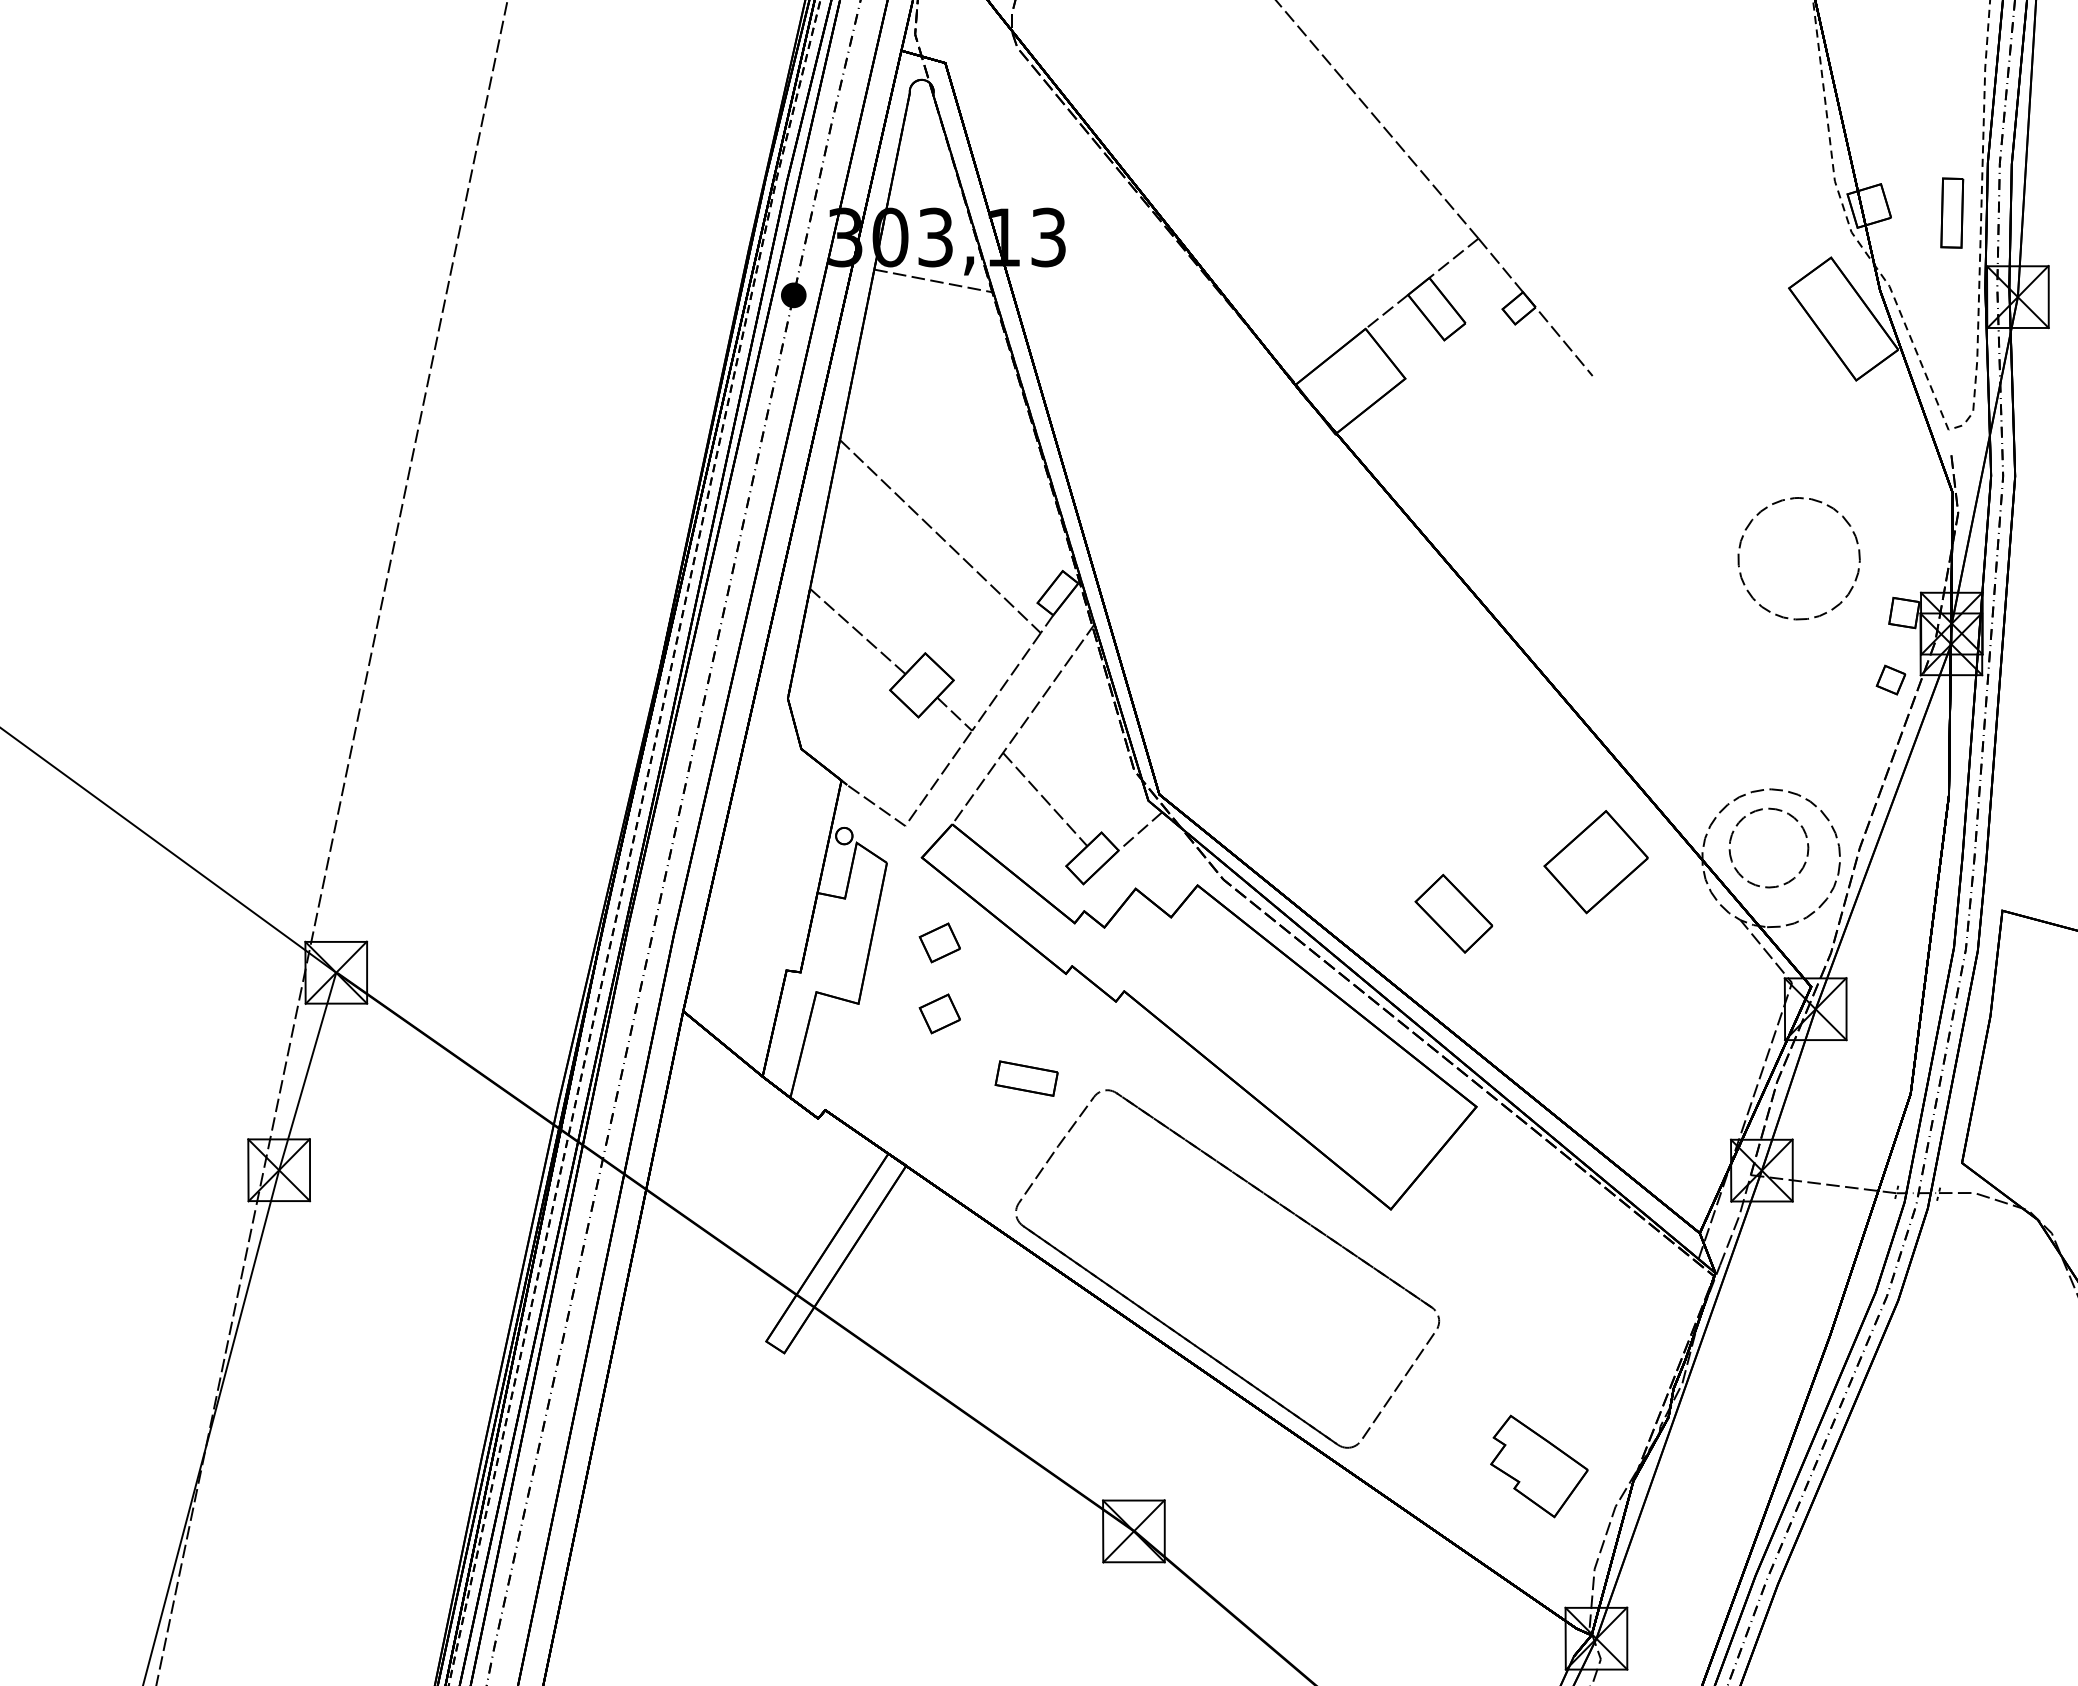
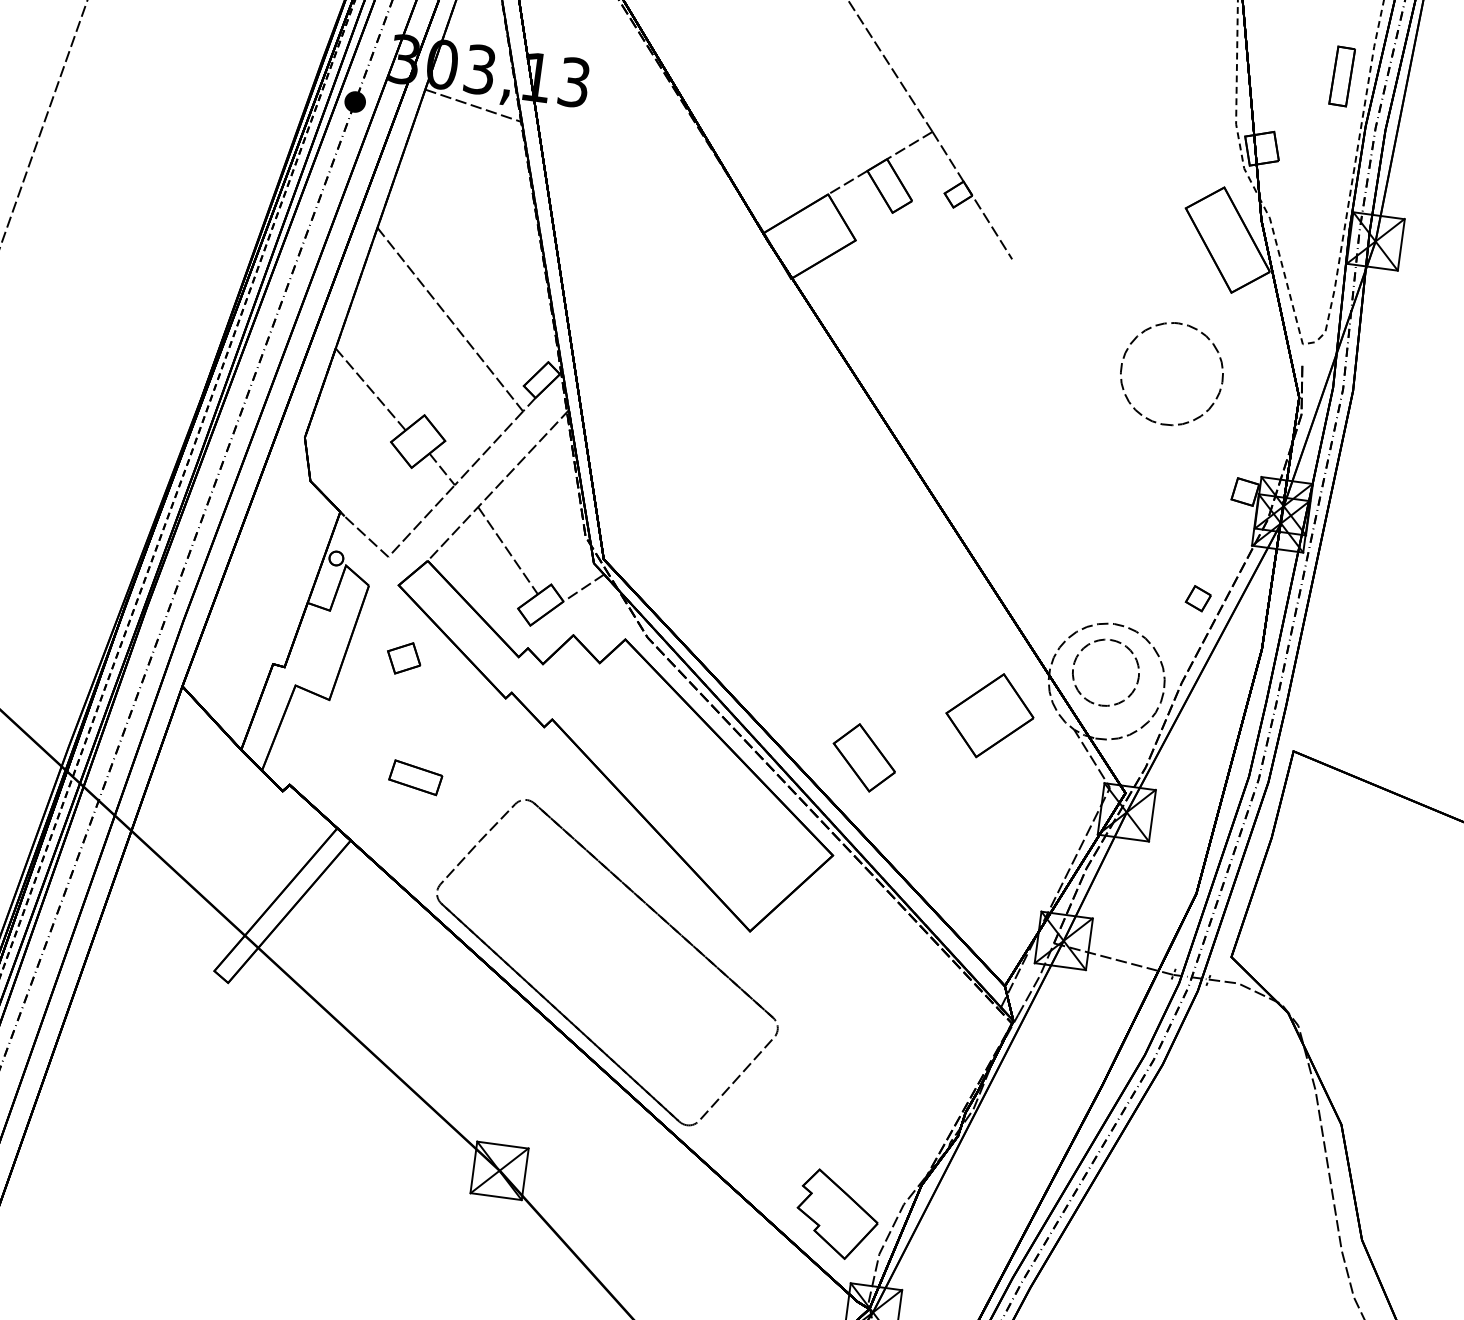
part: (1952, 212) -> (1342, 76), moved
part: (1741, 544) -> (1125, 355), moved
part: (1890, 679) -> (1198, 598), moved
part: (1595, 862) -> (989, 715), moved
part: (1453, 913) -> (864, 757), moved
part: (939, 1013) -> (395, 717), removed
part: (1026, 1078) -> (415, 777), moved
part: (1539, 1466) -> (837, 1215), moved

